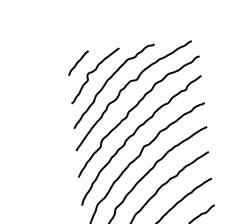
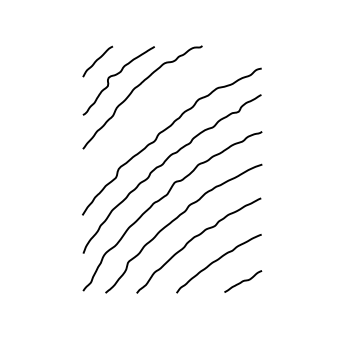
curve: (125, 88) -> (157, 101), removed

